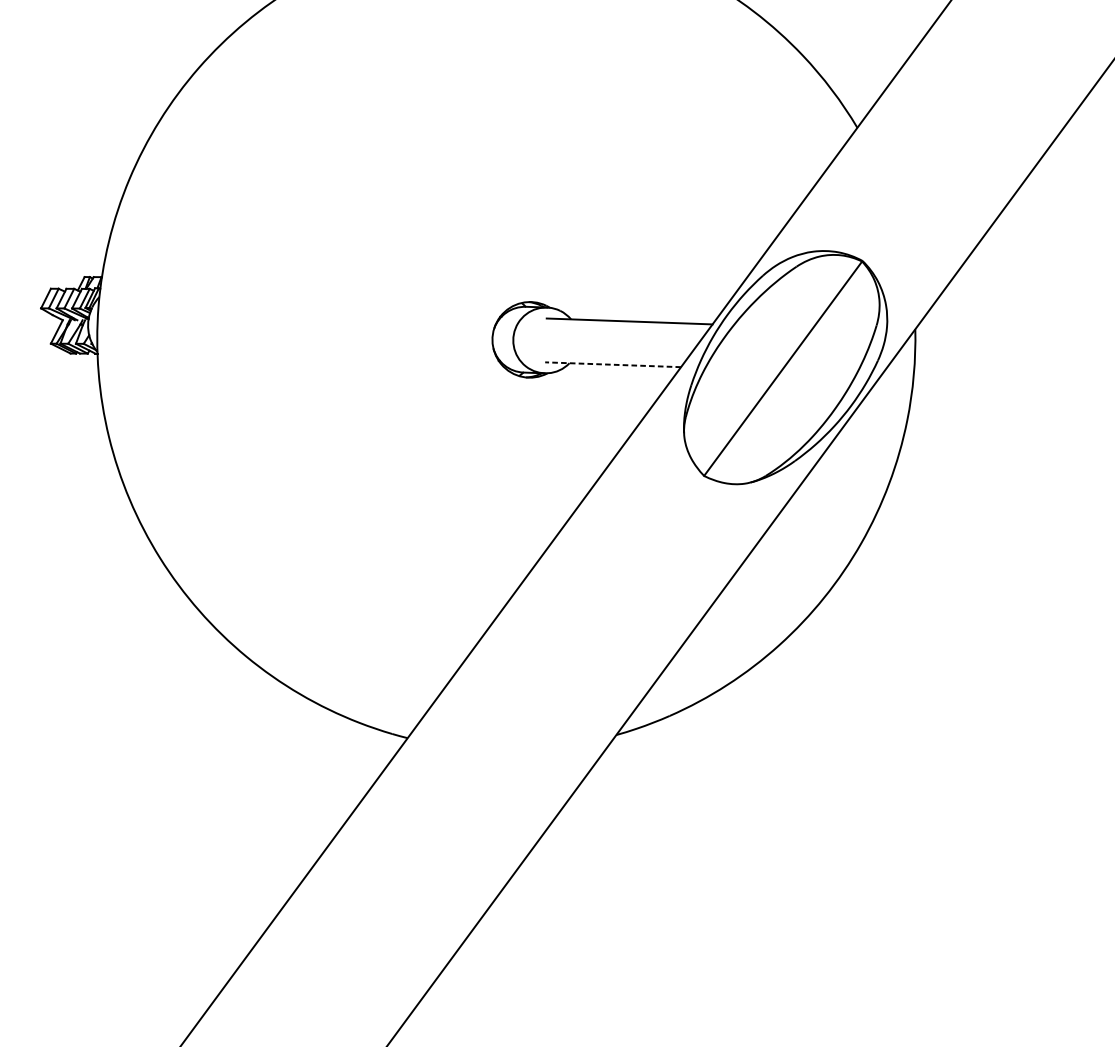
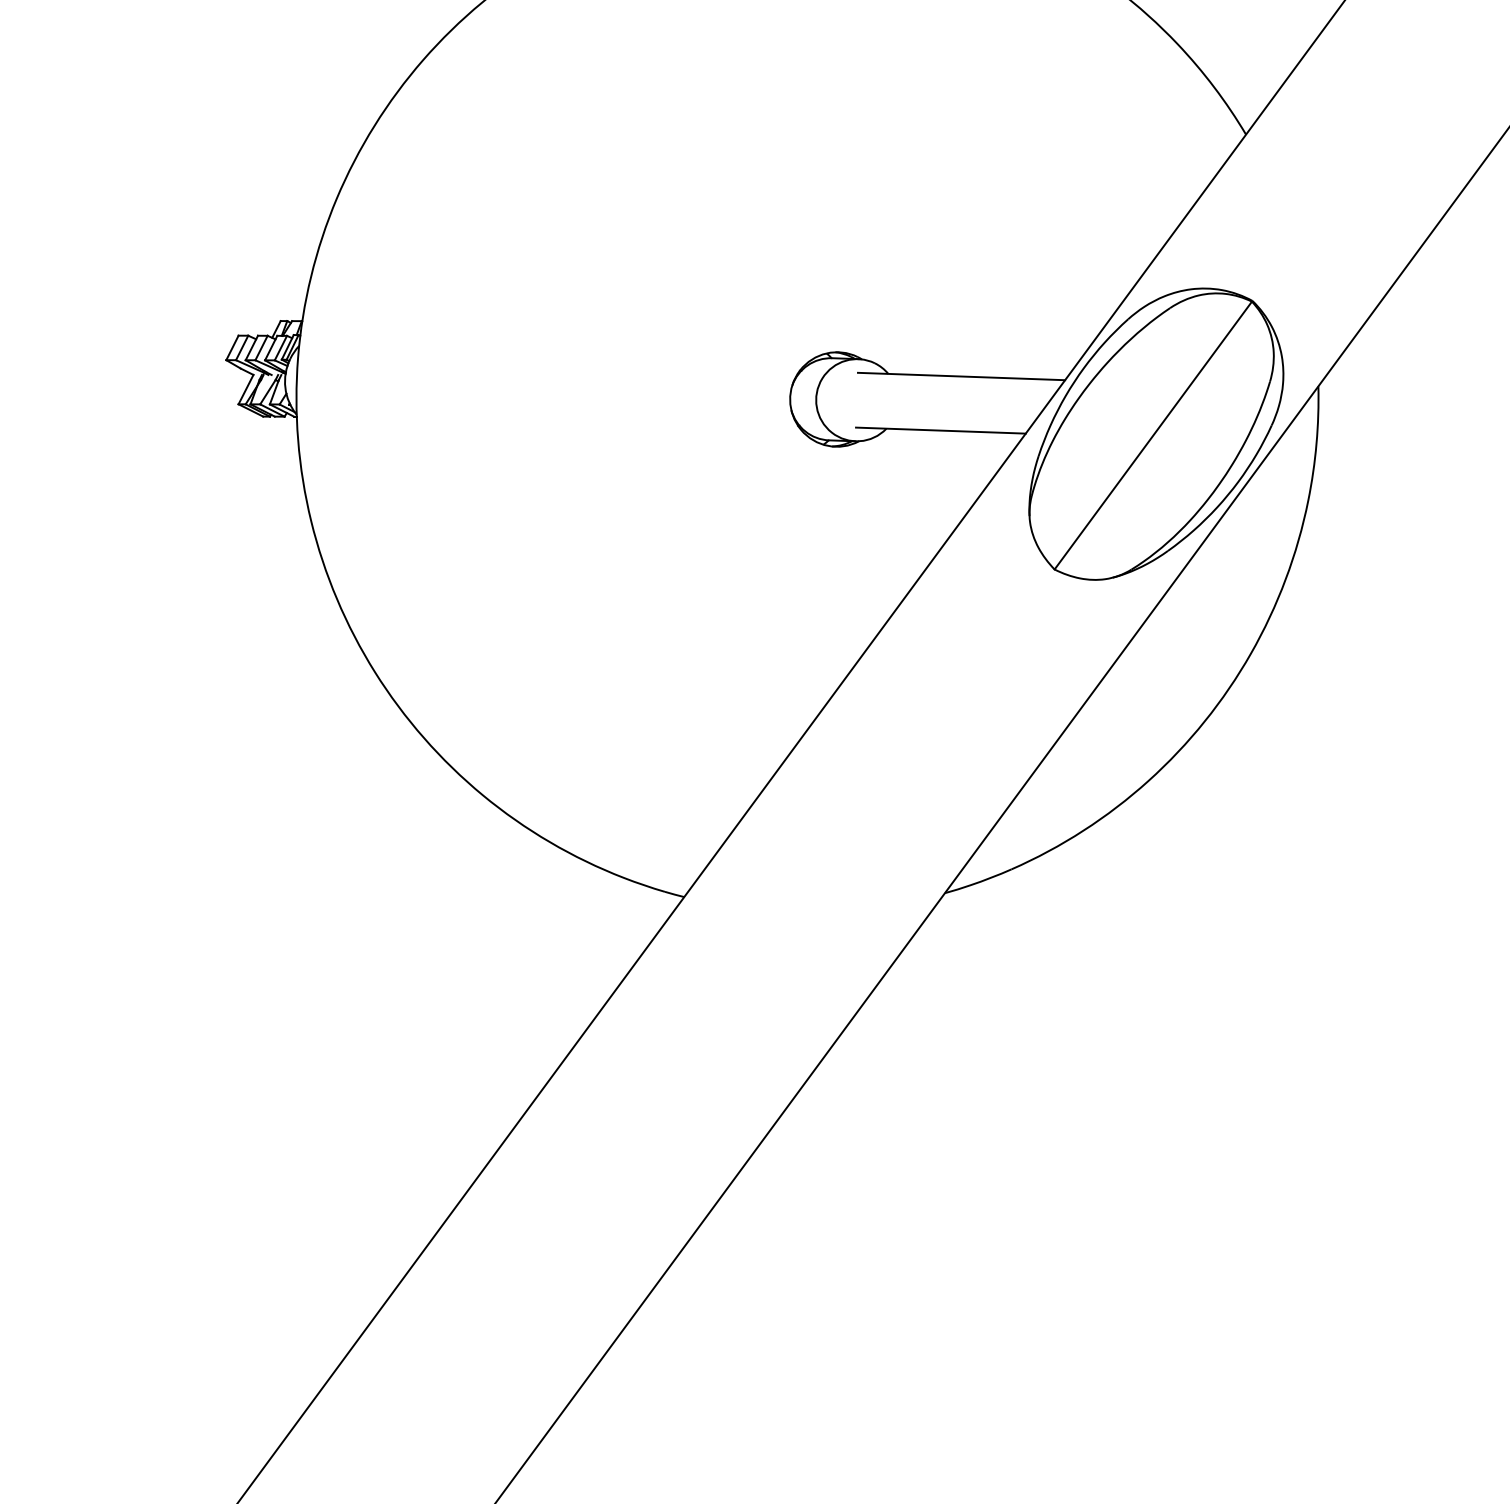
line: (612, 364) -> (940, 430), dashed -> solid

